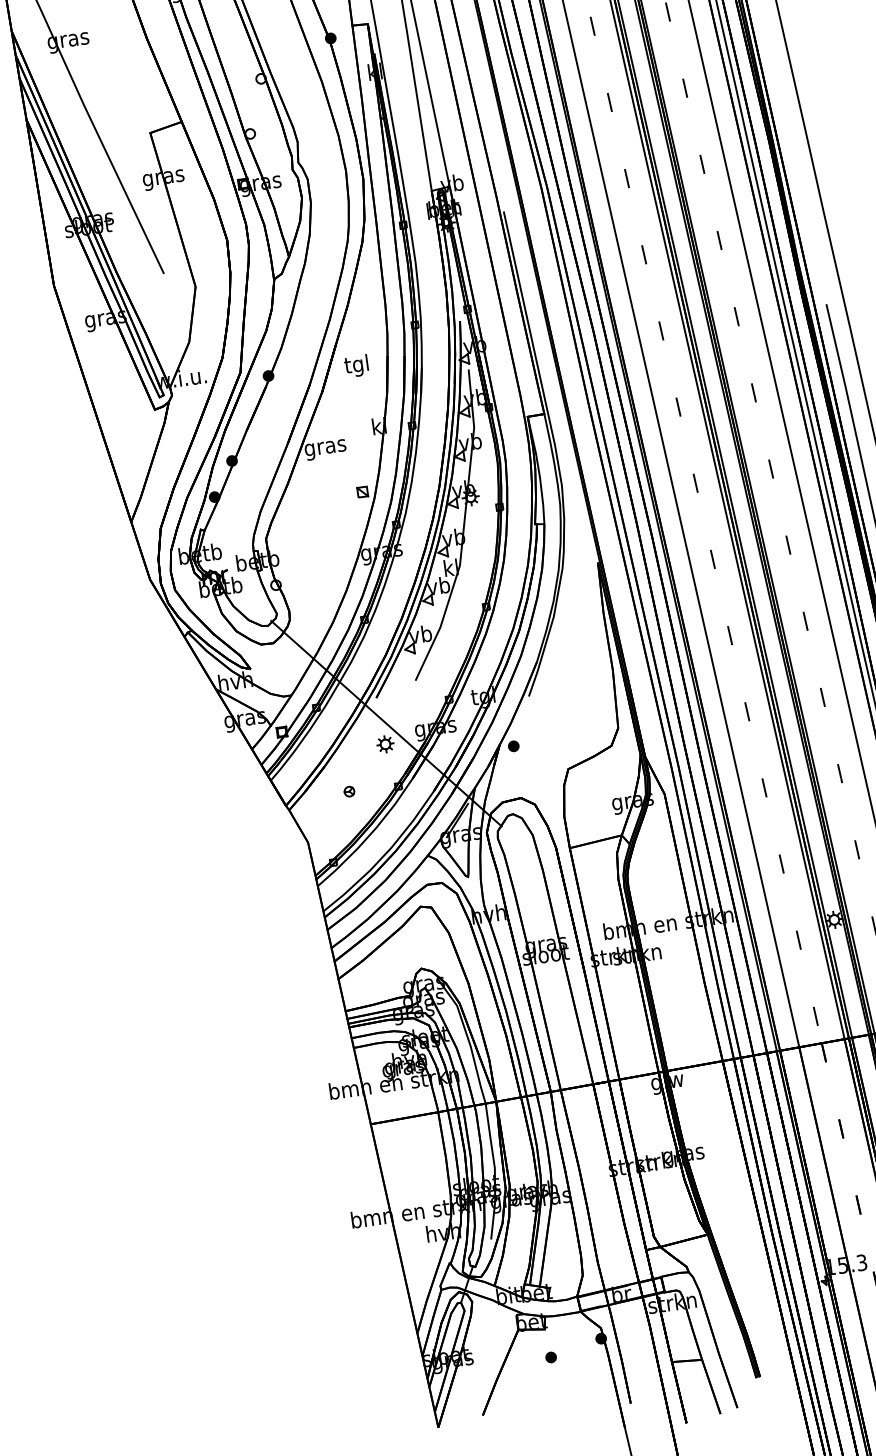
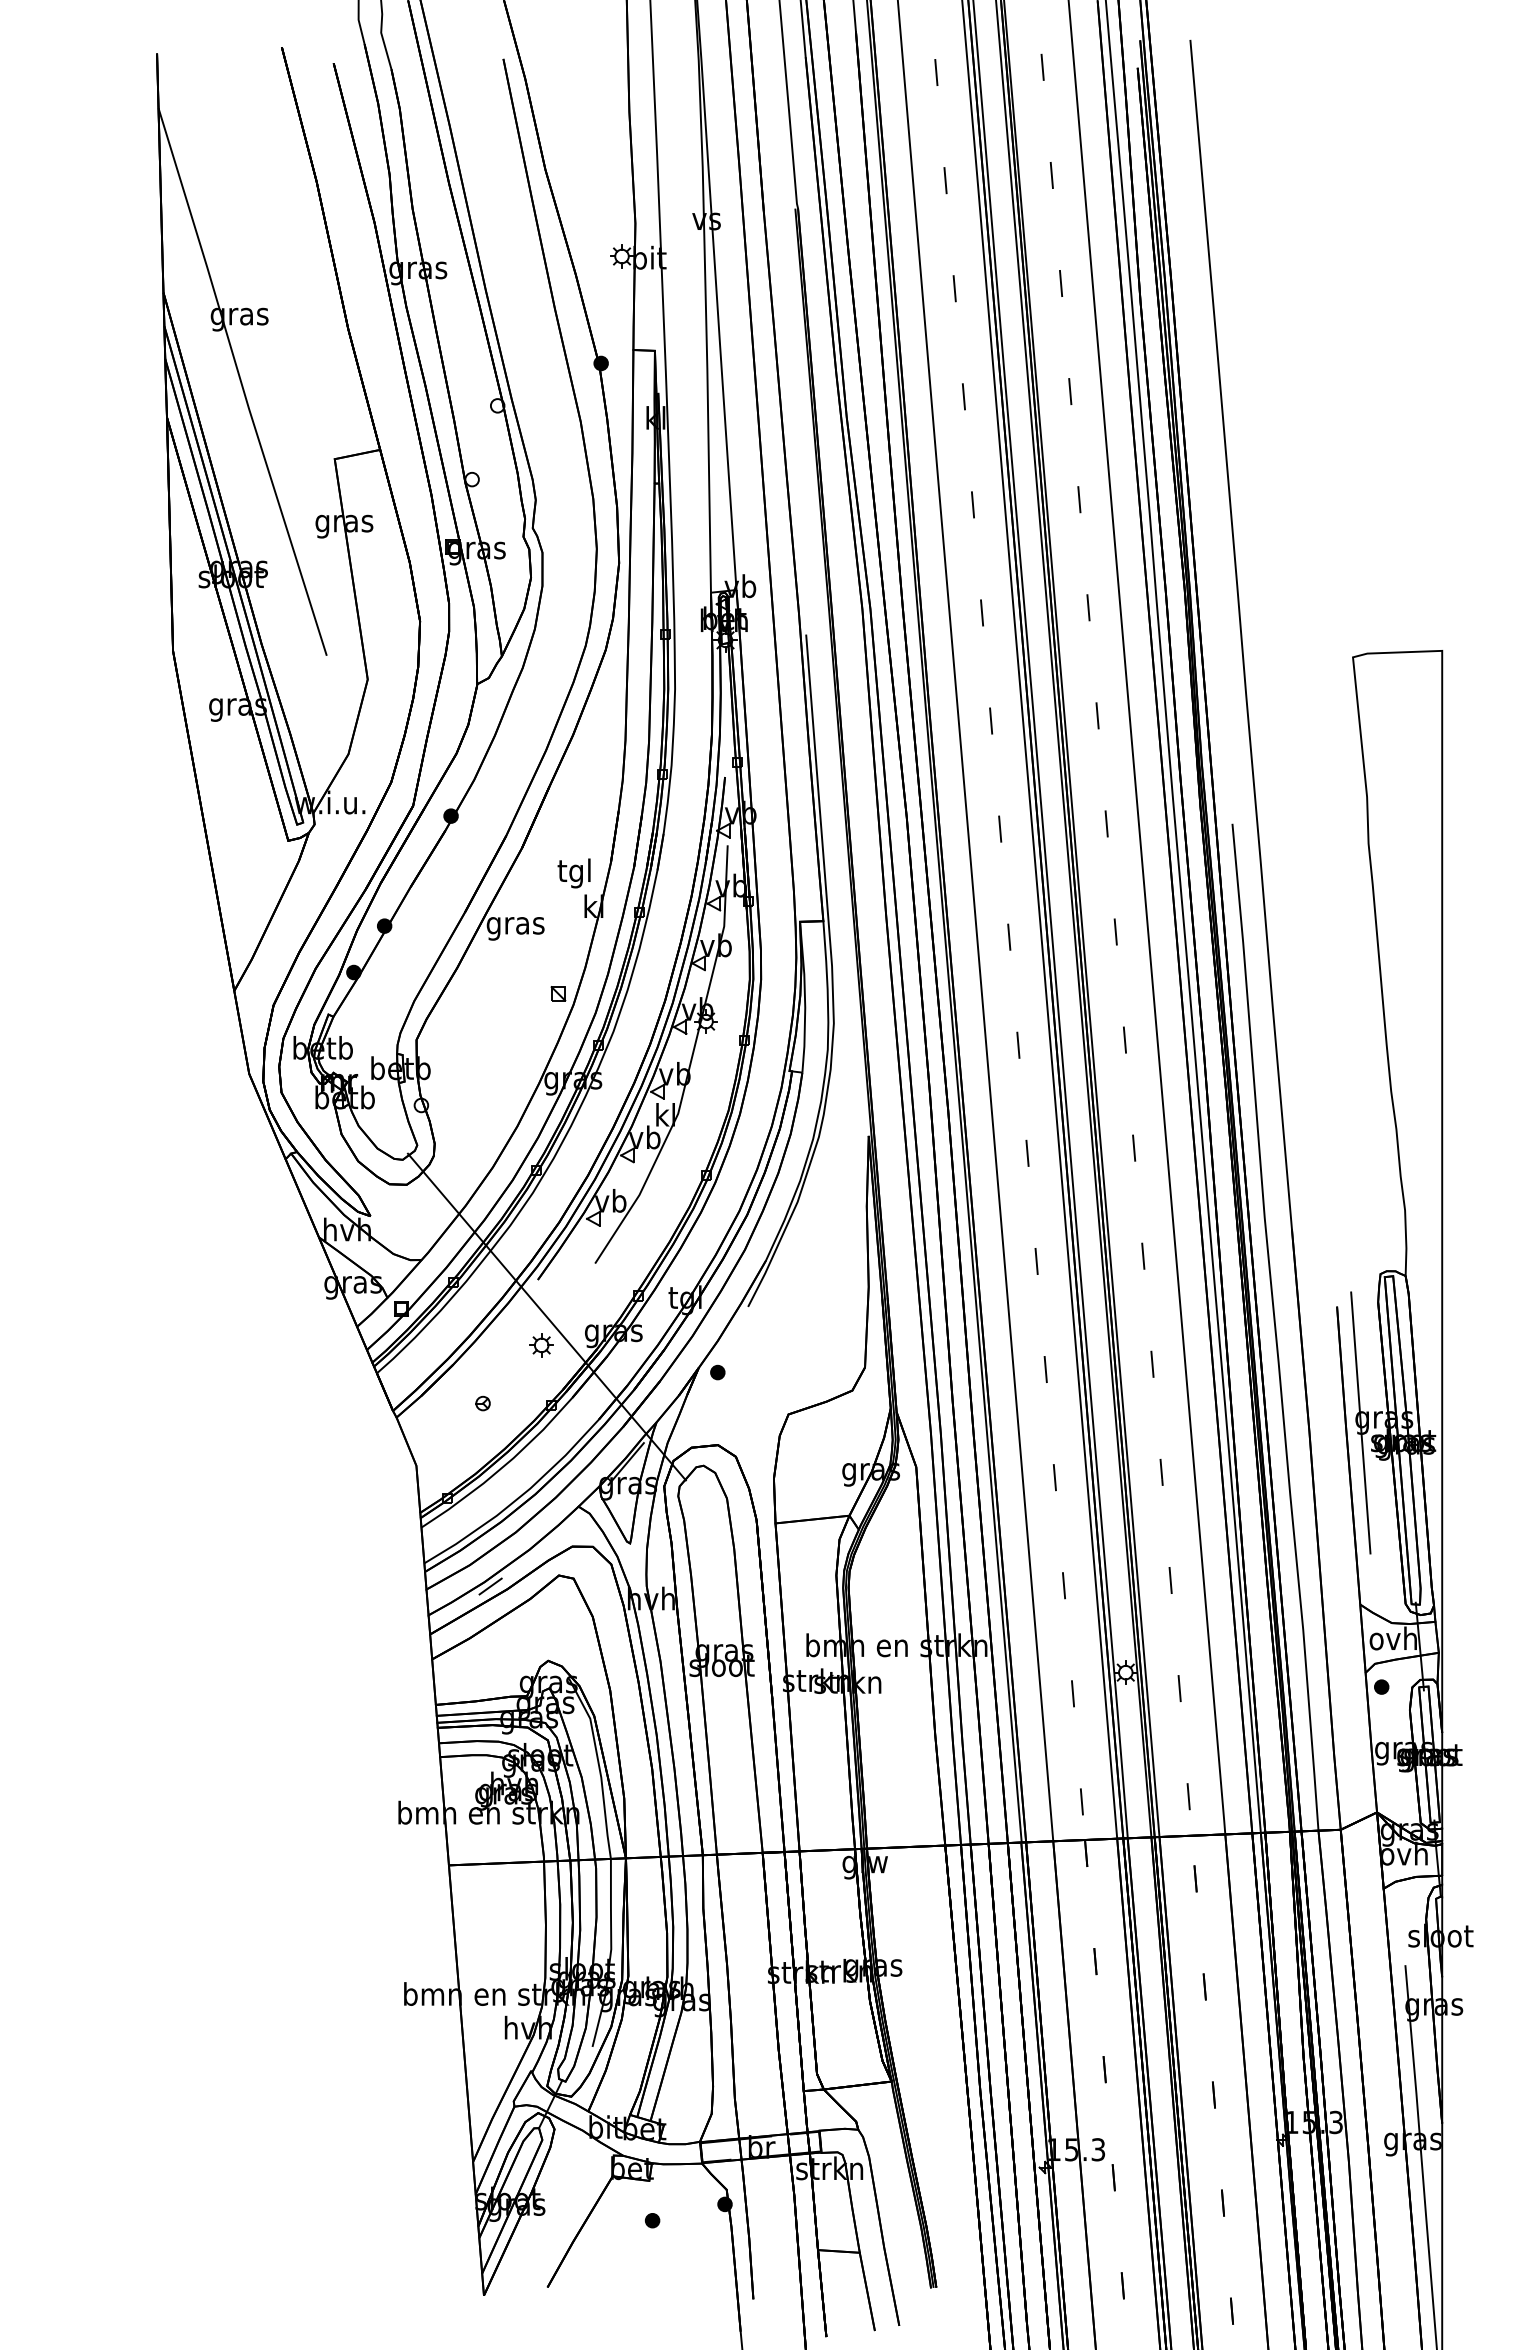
text: (356, 366) -> (573, 873), moved
line: (372, 921) -> (490, 1586), added

